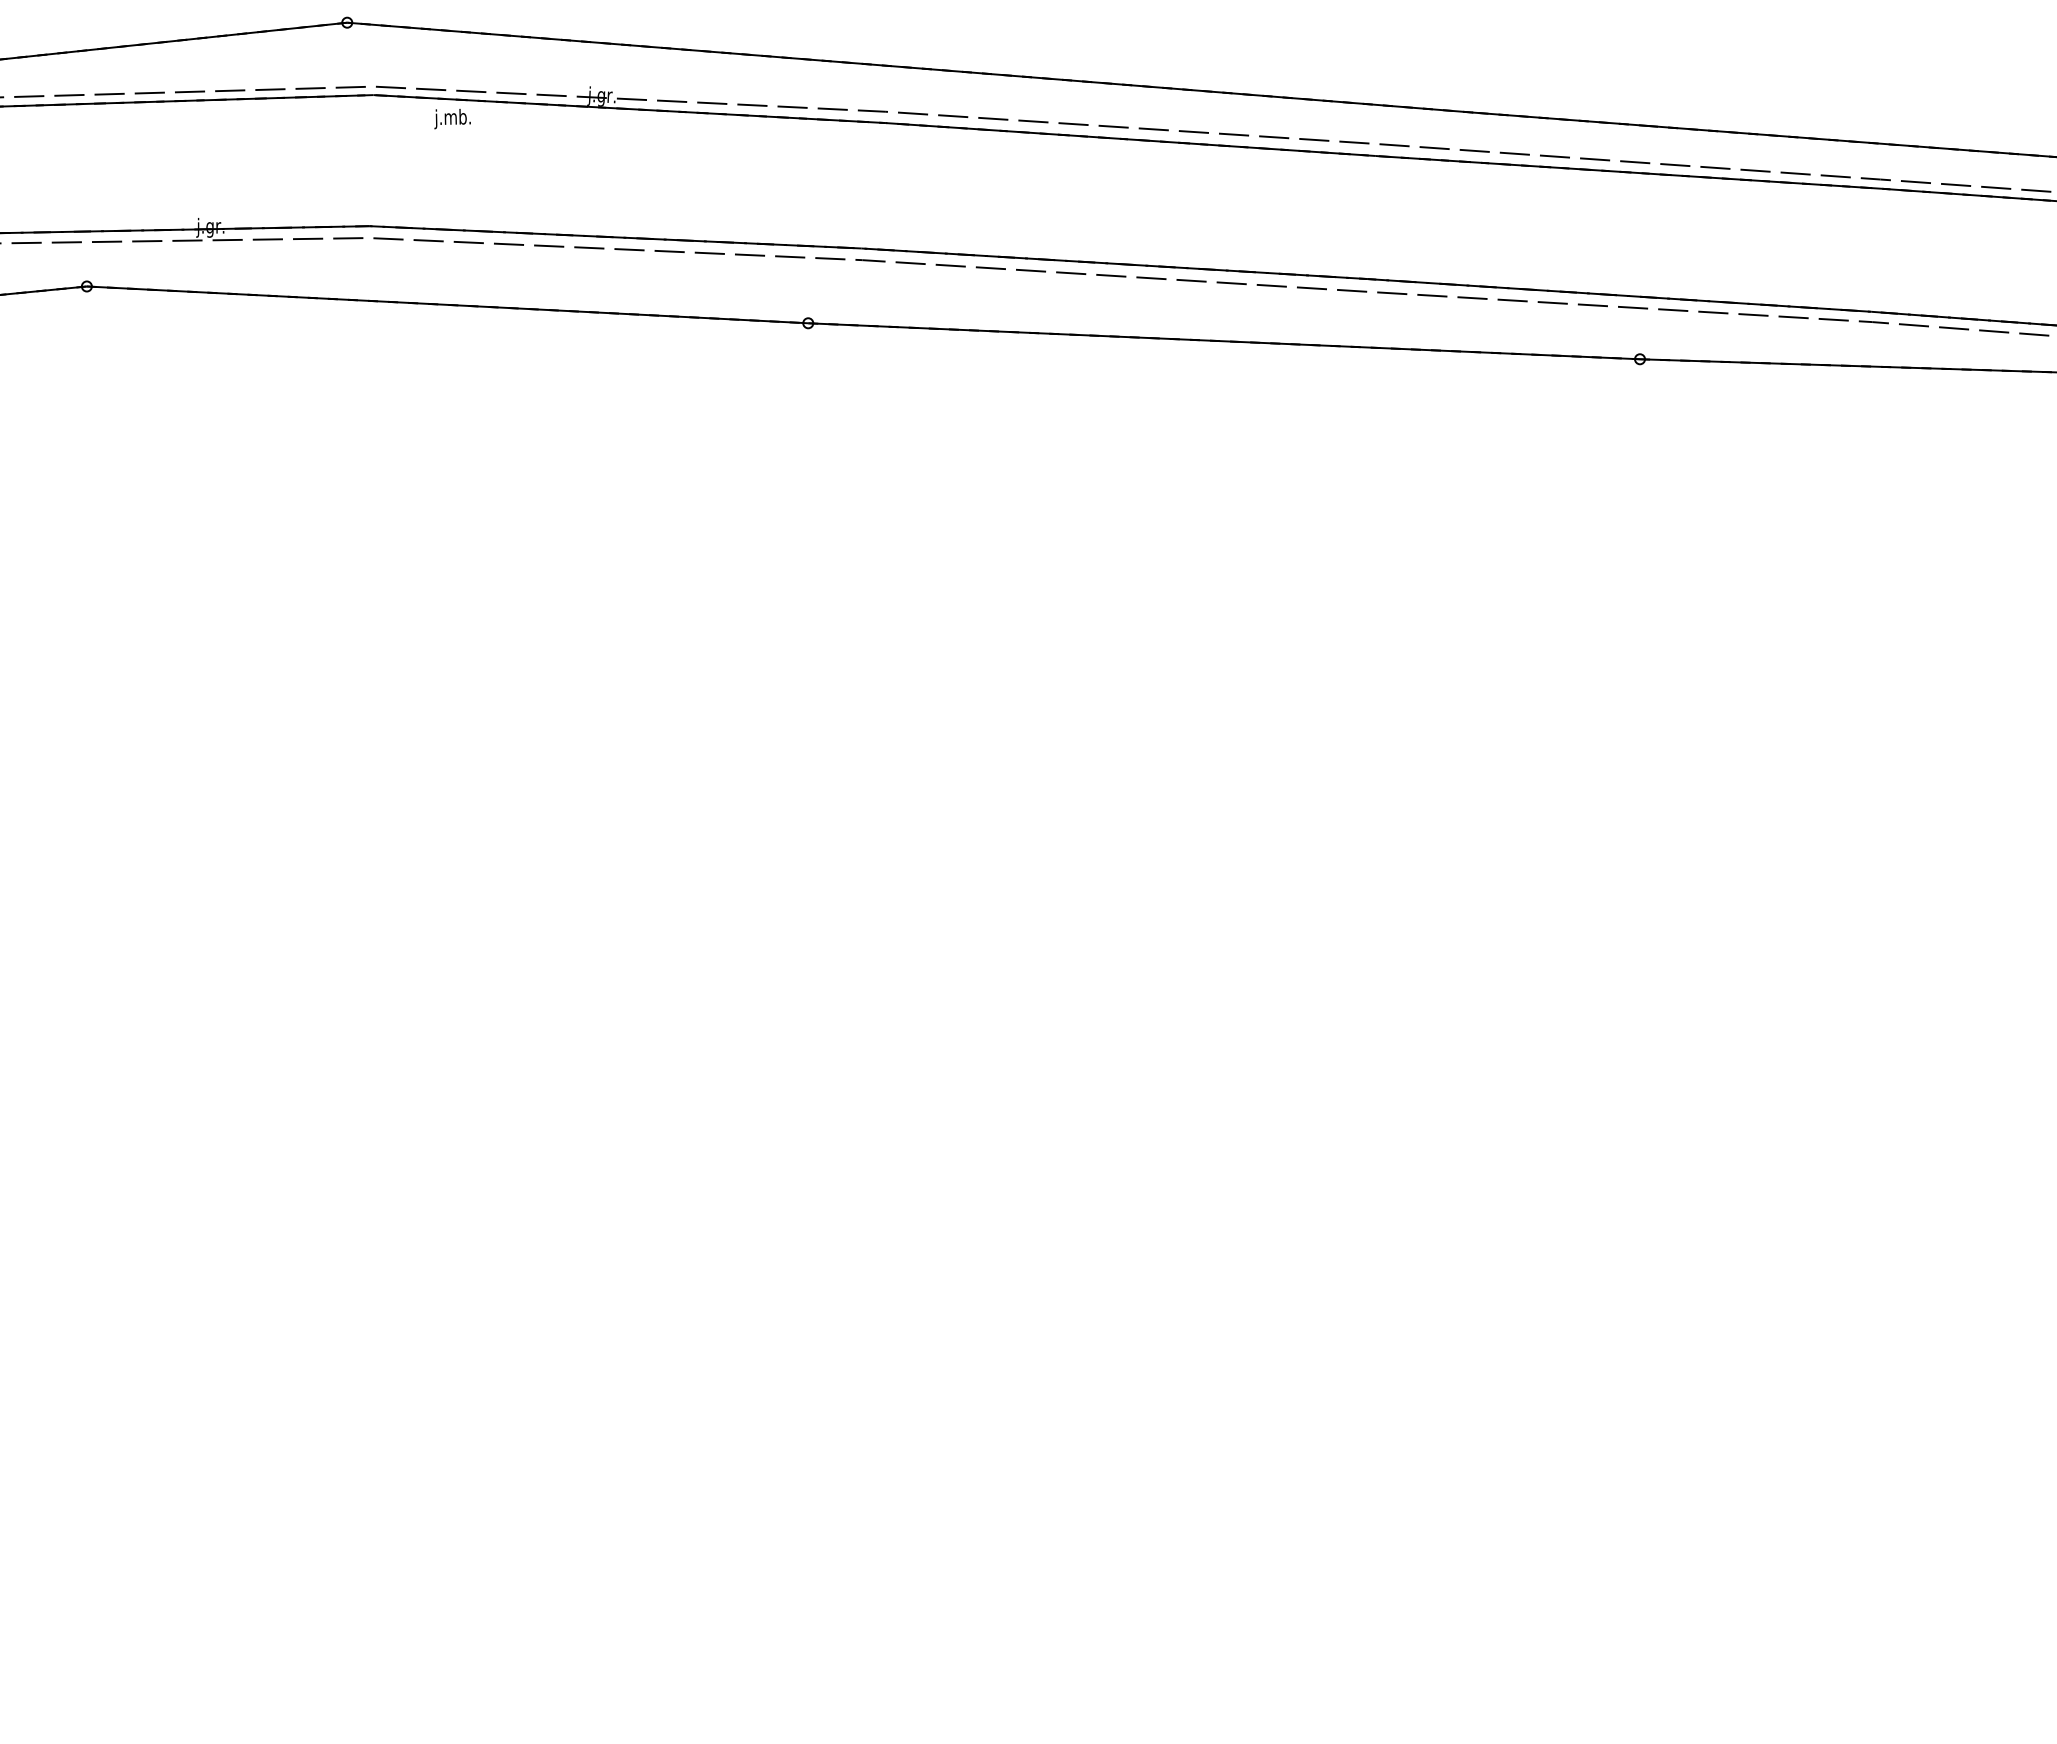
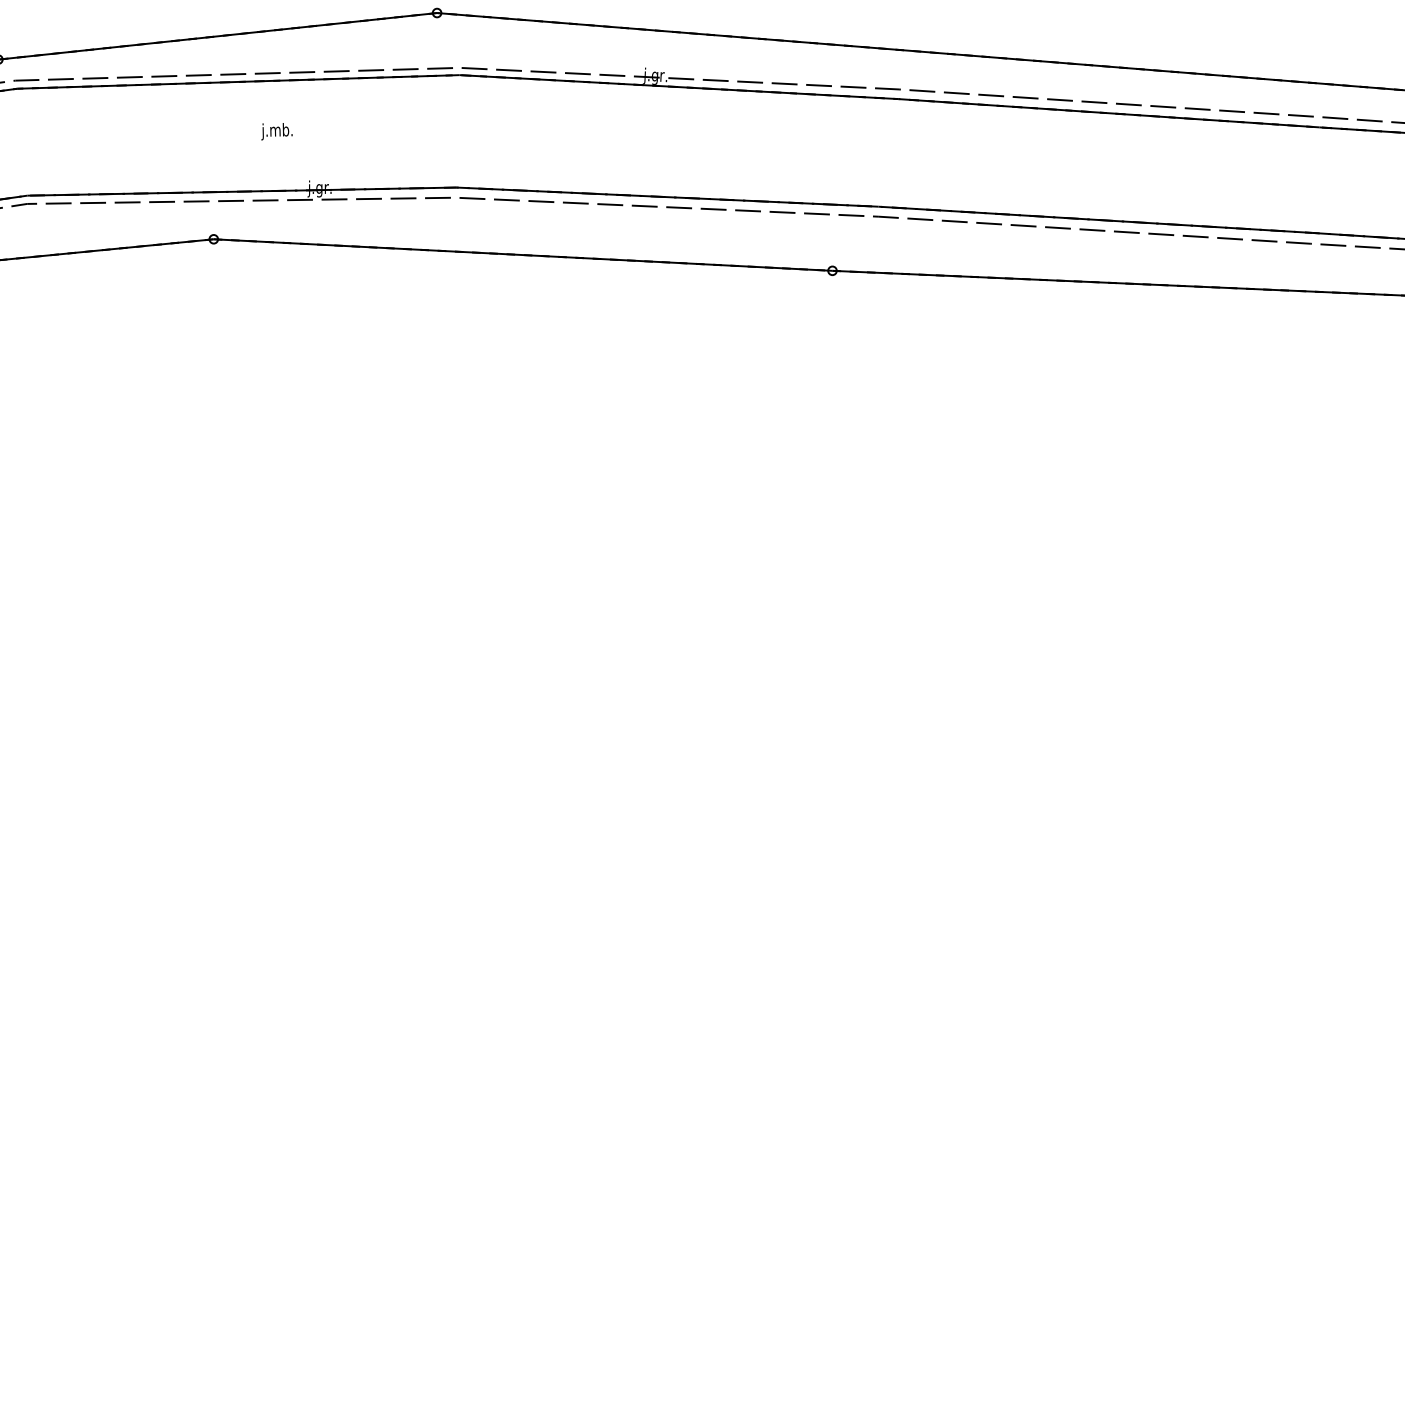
text: (452, 119) -> (276, 132), moved

